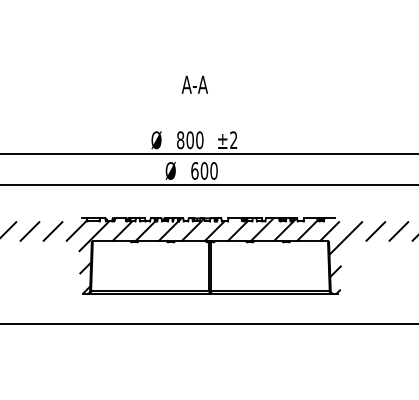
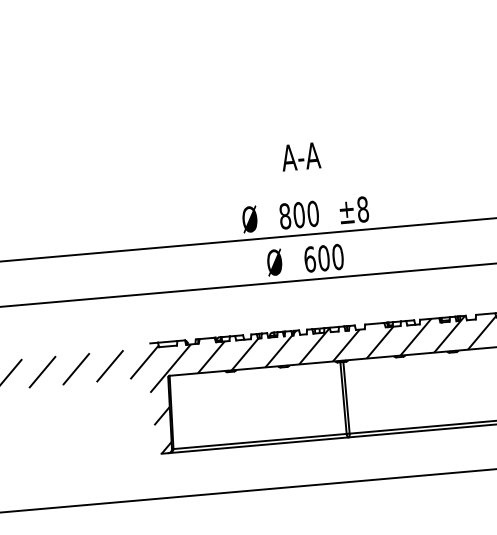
text: (194, 84) -> (300, 156), moved
text: (233, 140) -> (362, 209), ±2 -> ±8

